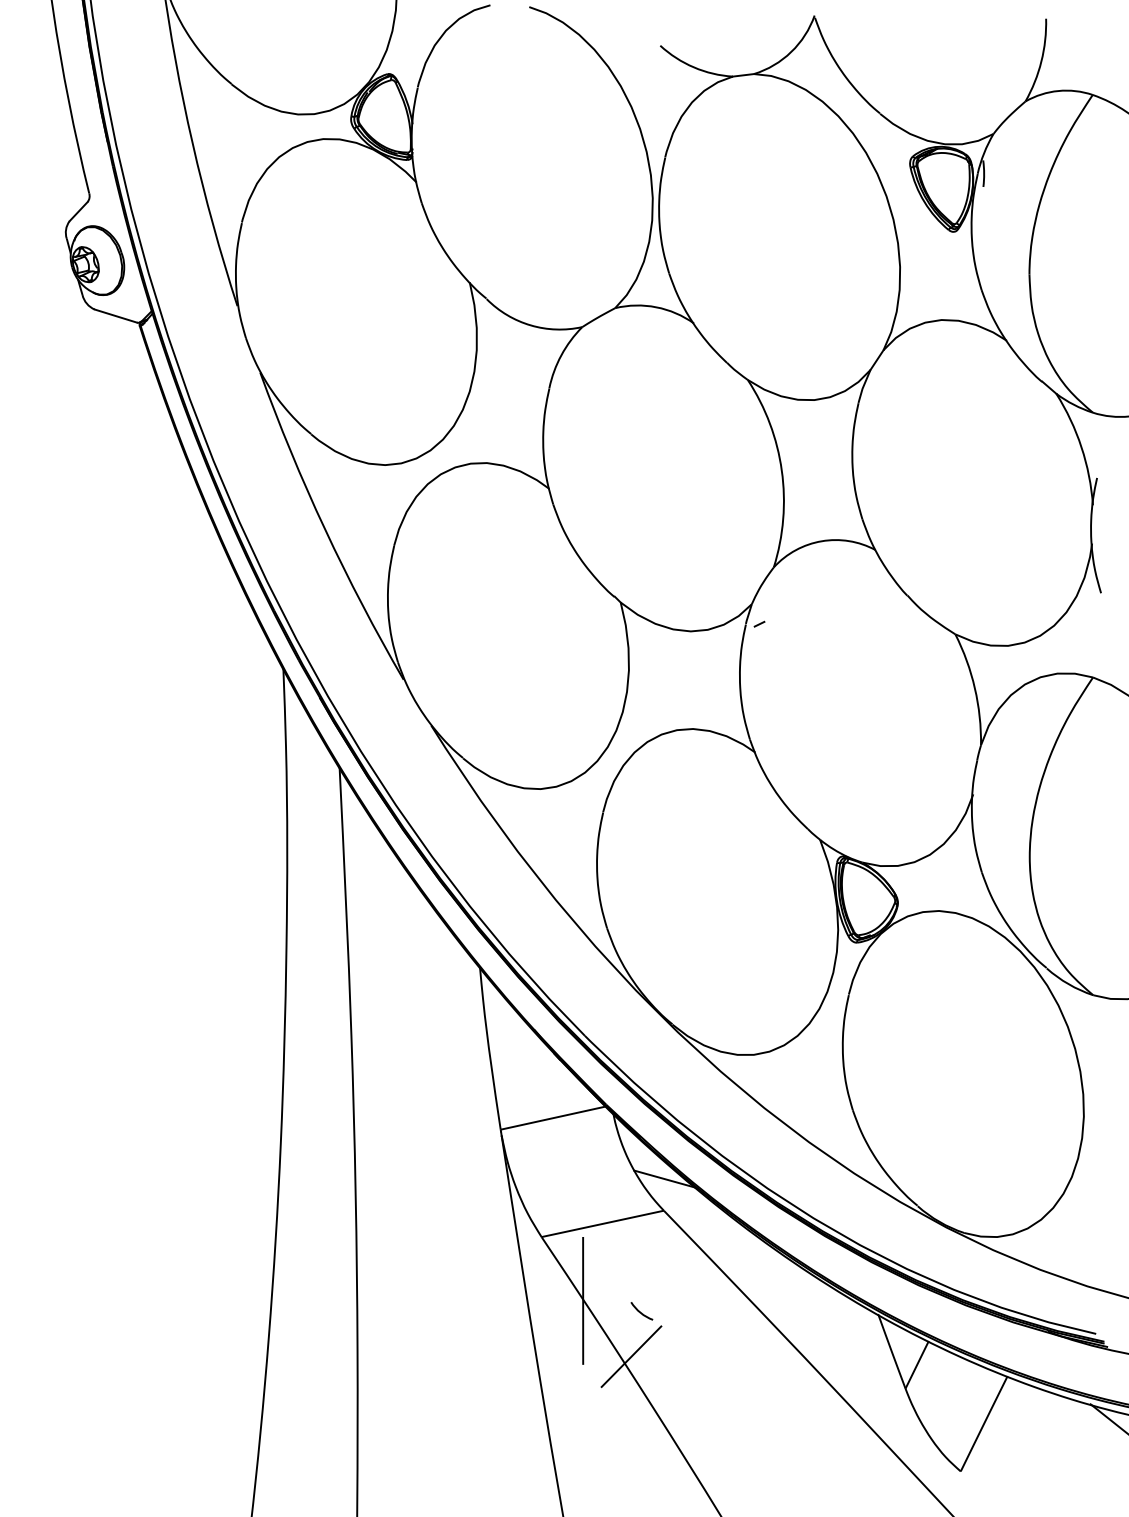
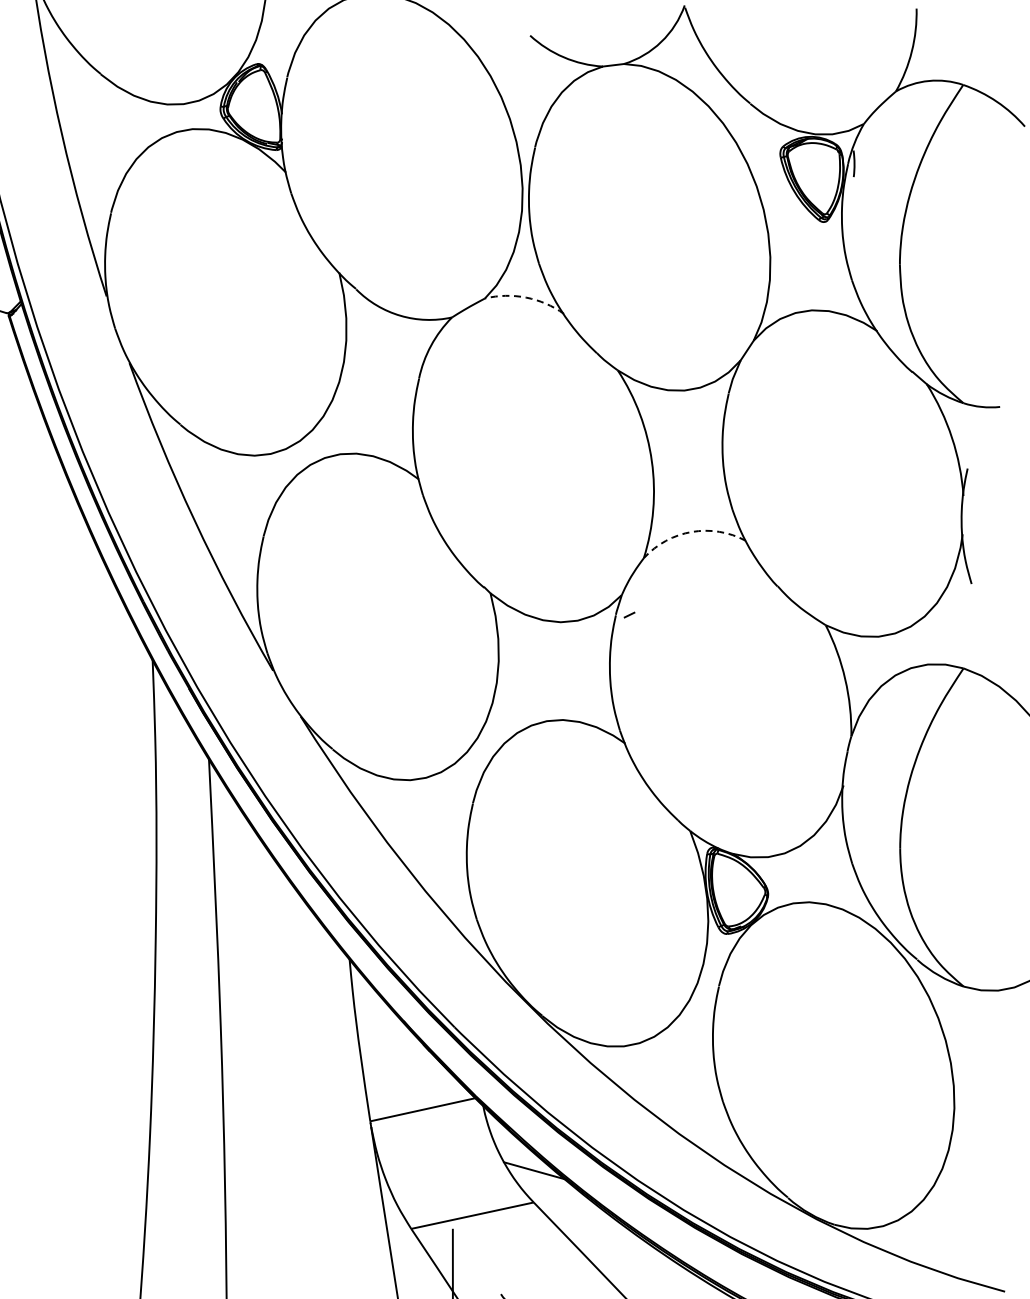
arc: (656, 307) -> (526, 297), solid -> dashed
arc: (821, 541) -> (691, 532), solid -> dashed

